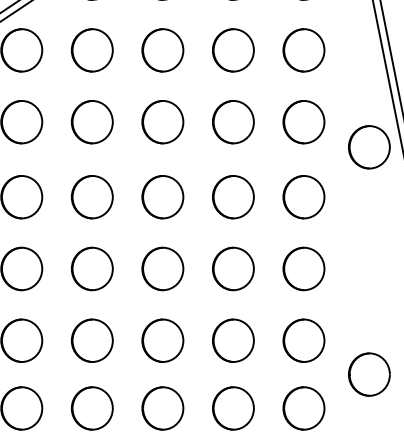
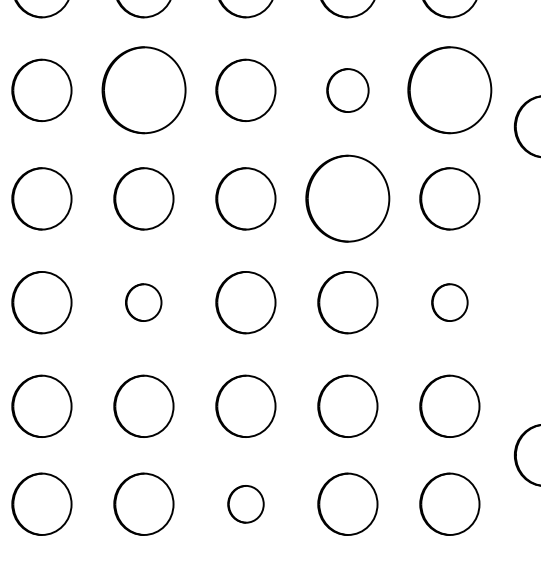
part: (91, 122) -> (142, 90), size x1.4
part: (233, 122) -> (347, 90), size x0.7
part: (303, 122) -> (449, 90), size x1.4
part: (233, 197) -> (347, 199), size x1.4
part: (91, 268) -> (142, 301), size x0.6
part: (303, 268) -> (449, 301), size x0.6
part: (162, 408) -> (245, 504), size x0.6

